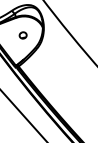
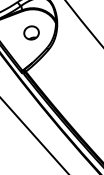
part: (22, 35) -> (30, 33), size x1.67

